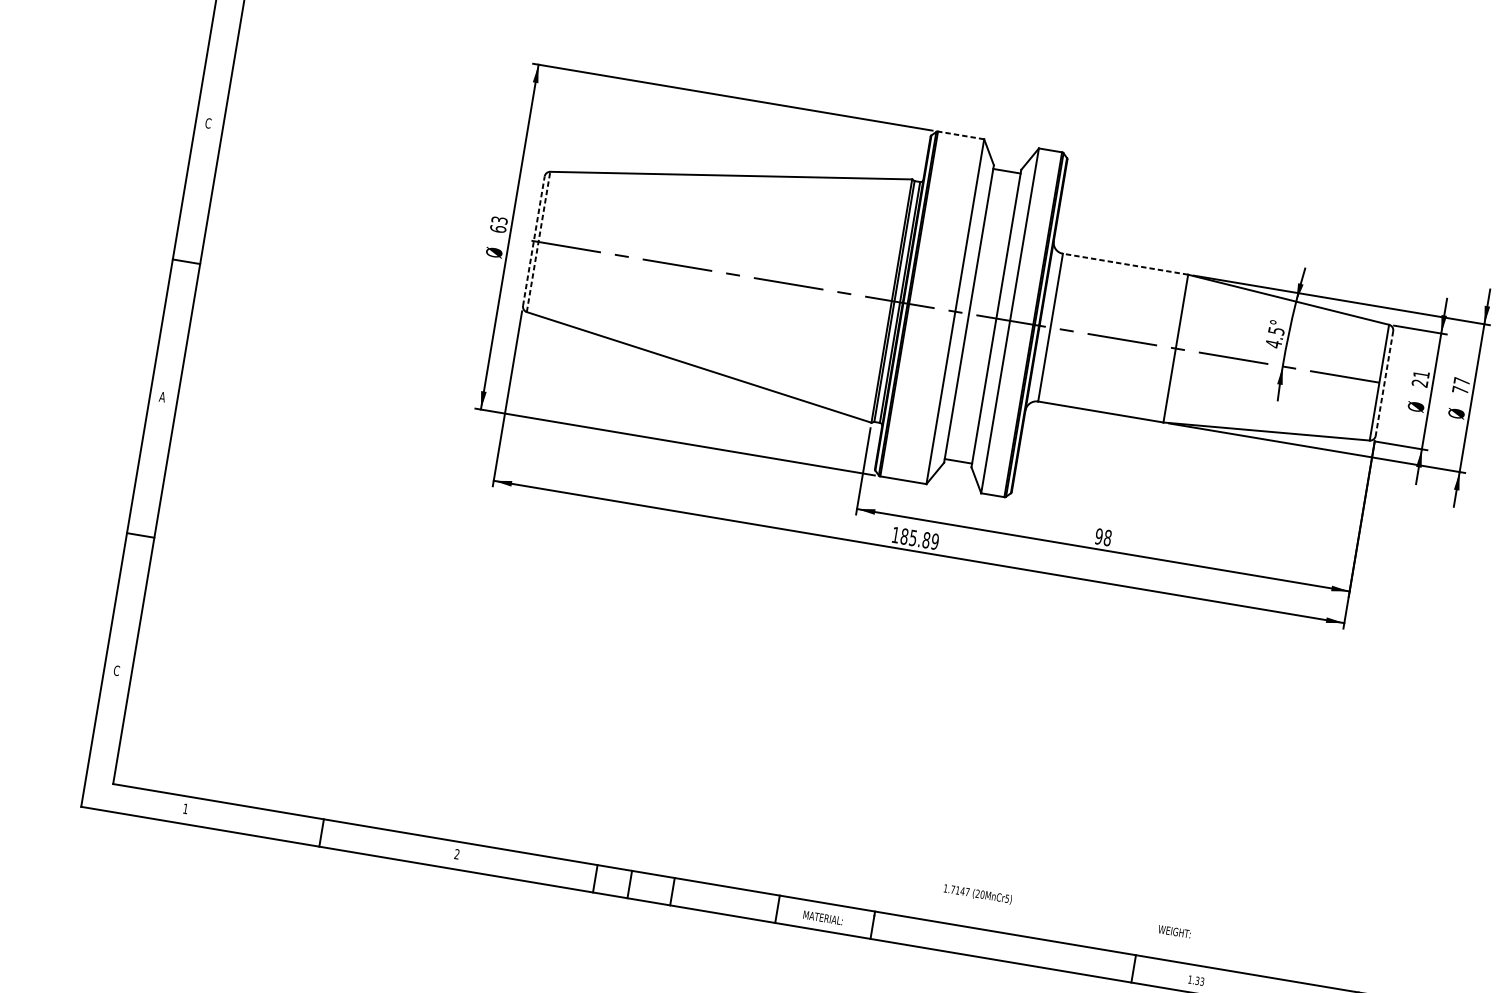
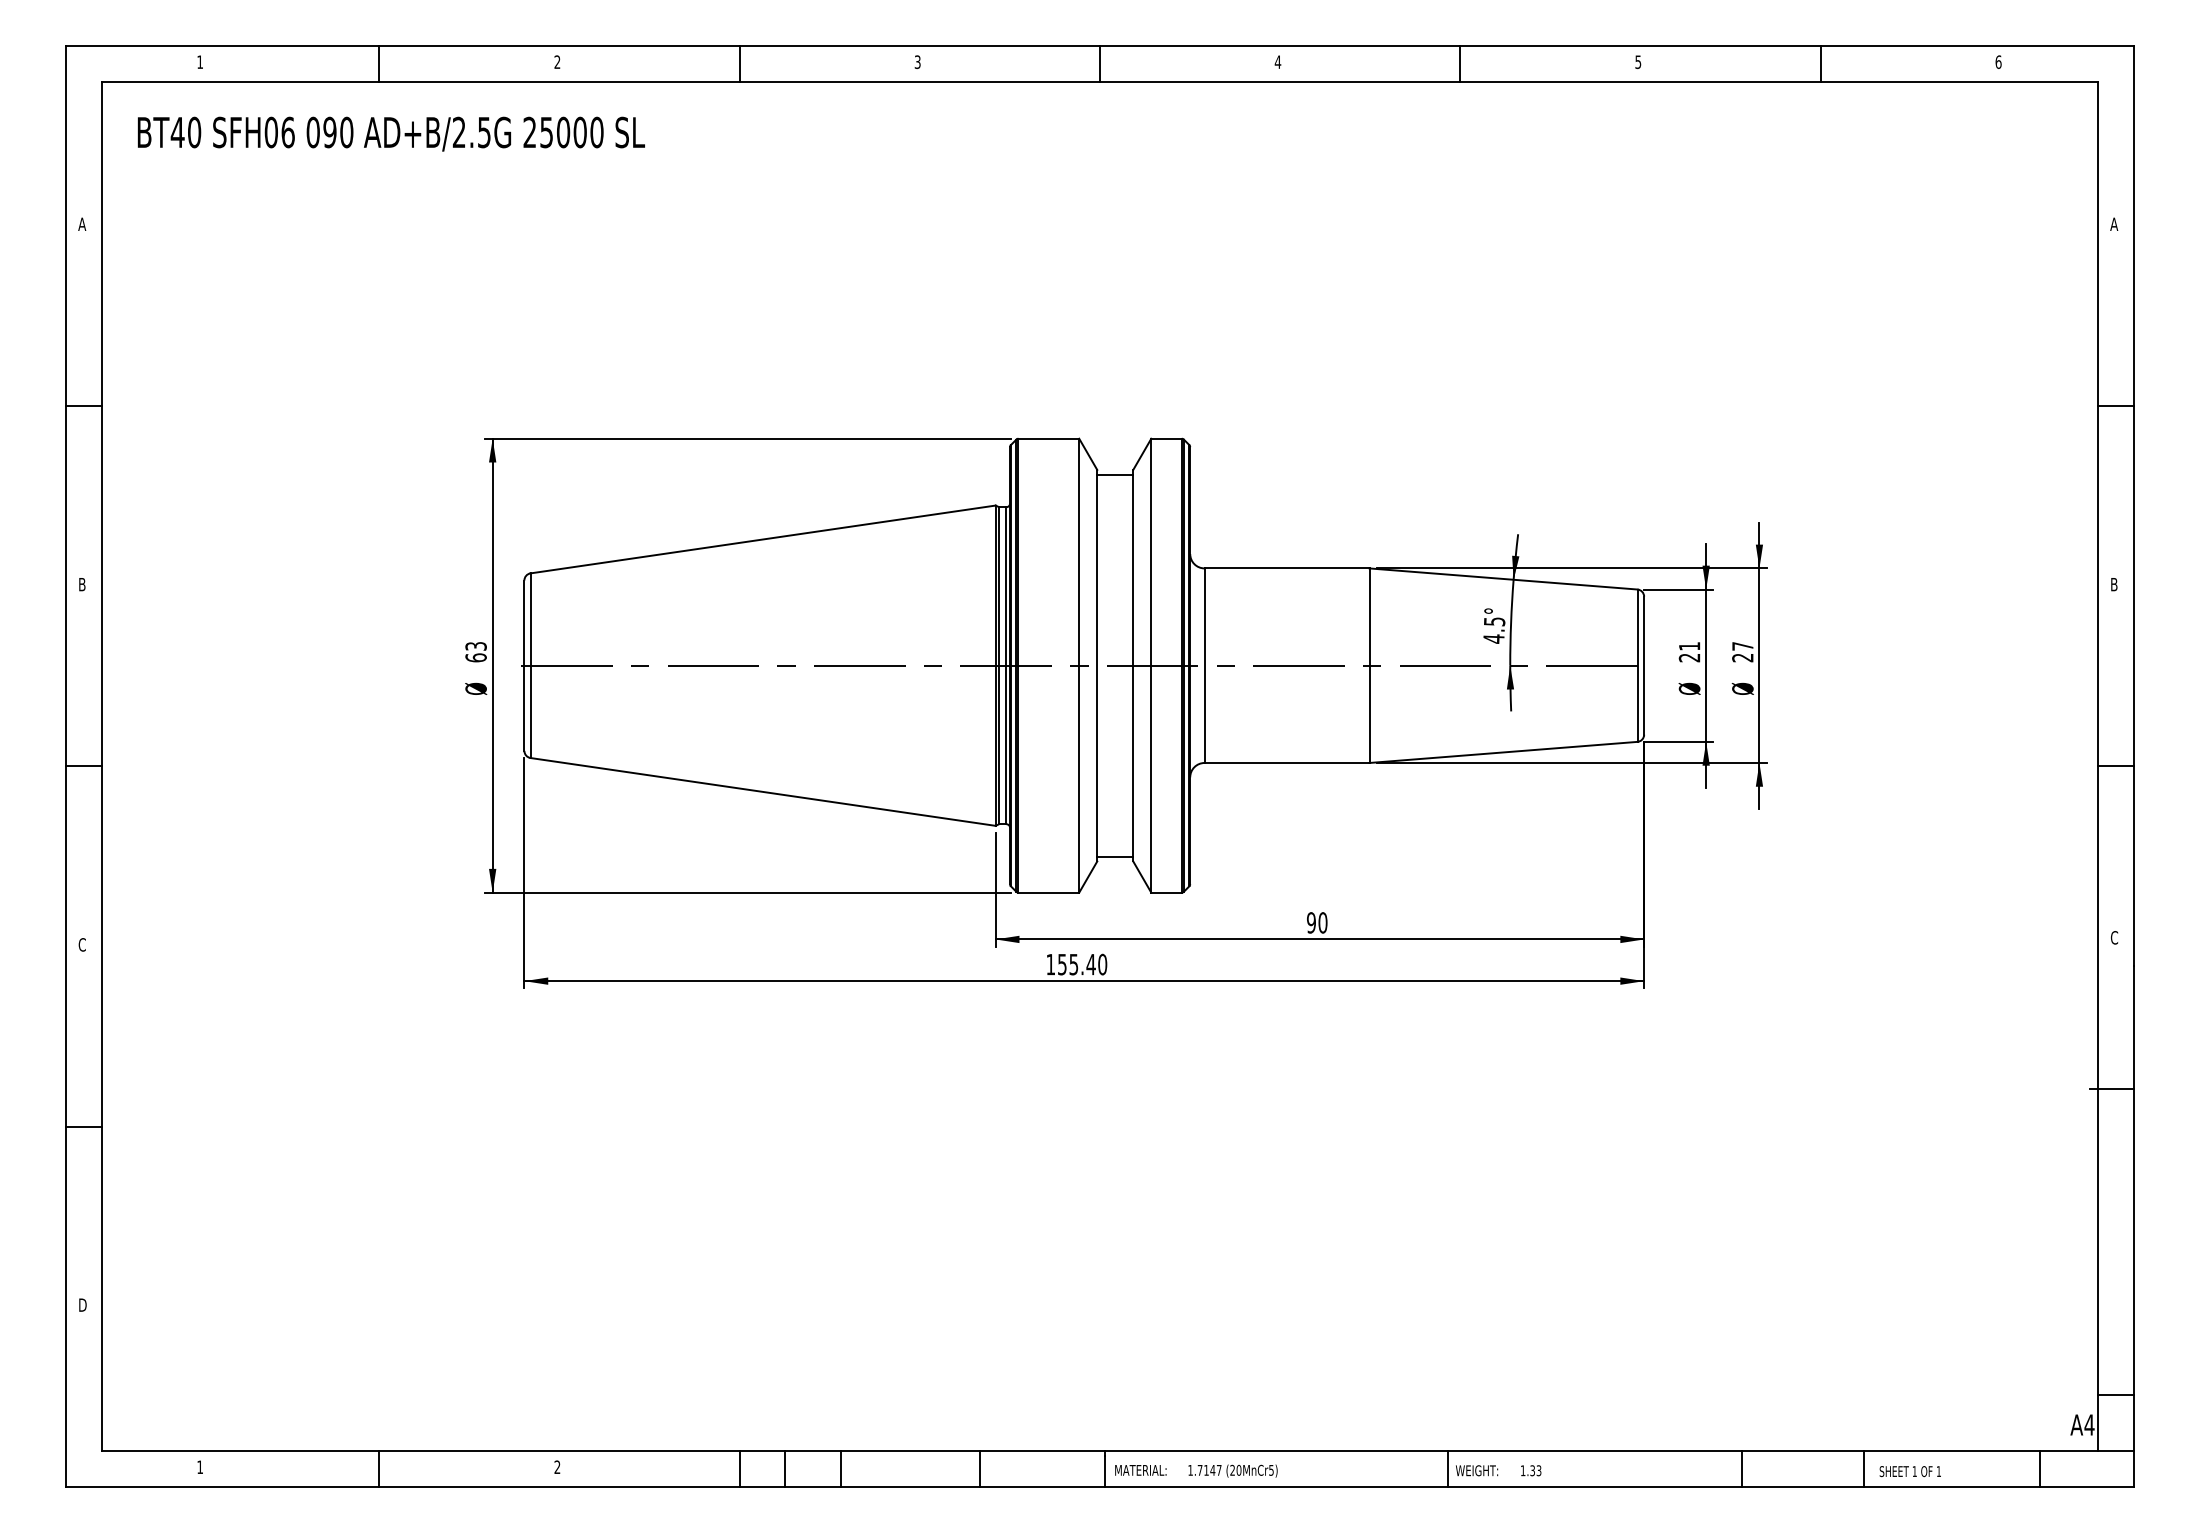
text: (207, 123) -> (81, 584), C -> B
line: (960, 135) -> (1048, 438), dashed -> solid
line: (533, 241) -> (524, 665), dashed -> solid
line: (538, 241) -> (530, 665), dashed -> solid
line: (1125, 264) -> (1286, 568), dashed -> solid
line: (1384, 383) -> (1644, 665), dashed -> solid
text: (1460, 389) -> (1742, 657), 77 -> 27
text: (162, 396) -> (82, 944), A -> C
text: (1107, 537) -> (1322, 922), 98 -> 90
text: (919, 539) -> (1082, 964), 185.89 -> 155.40
text: (116, 670) -> (82, 1304), C -> D
text: (977, 893) -> (1232, 1470), moved
text: (822, 918) -> (1140, 1470), moved
text: (1175, 931) -> (1477, 1470), moved

